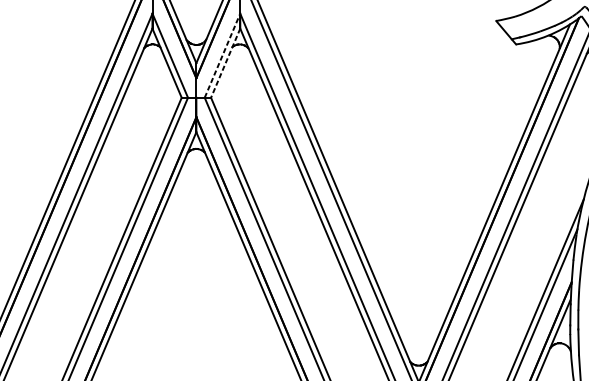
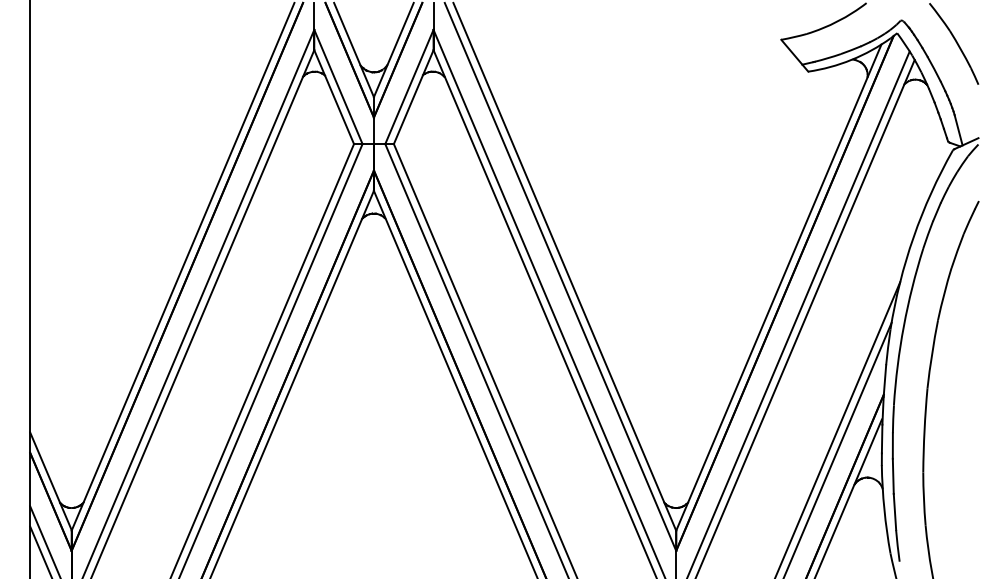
line: (222, 55) -> (409, 86), dashed -> solid
line: (225, 63) -> (413, 97), dashed -> solid

